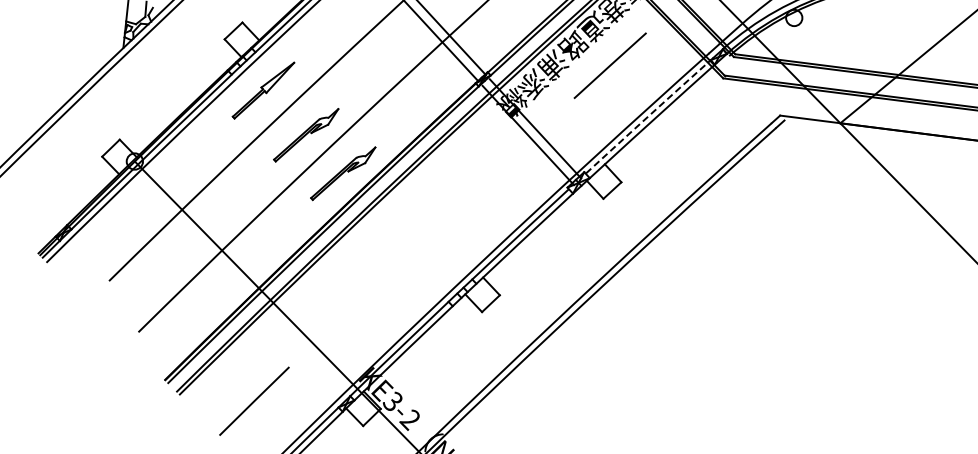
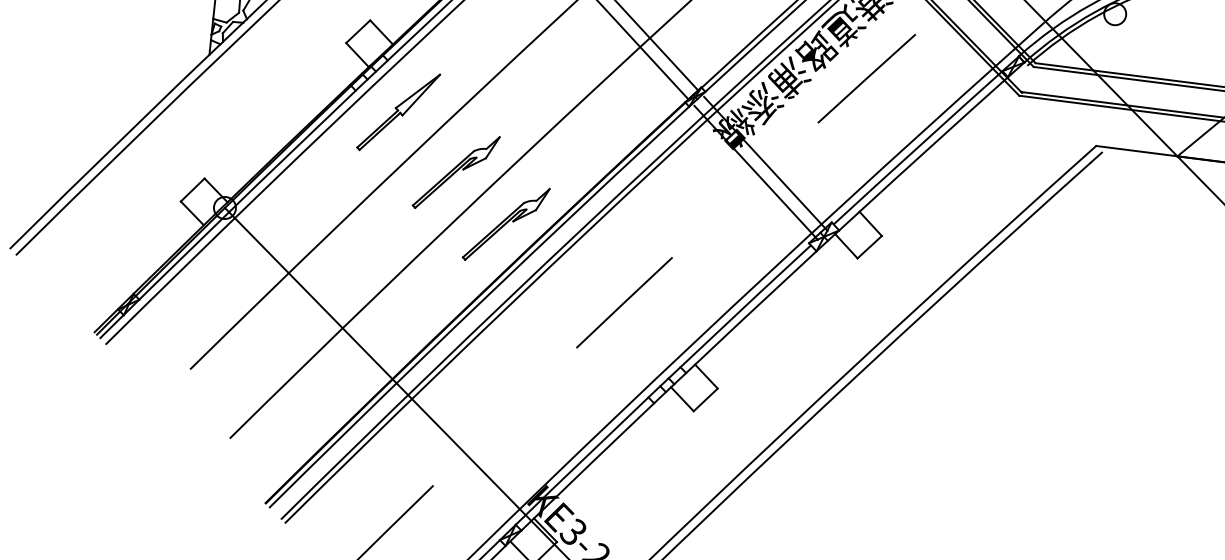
arc: (649, 115) -> (919, 145), dashed -> solid
line: (430, 231) -> (624, 302), added

